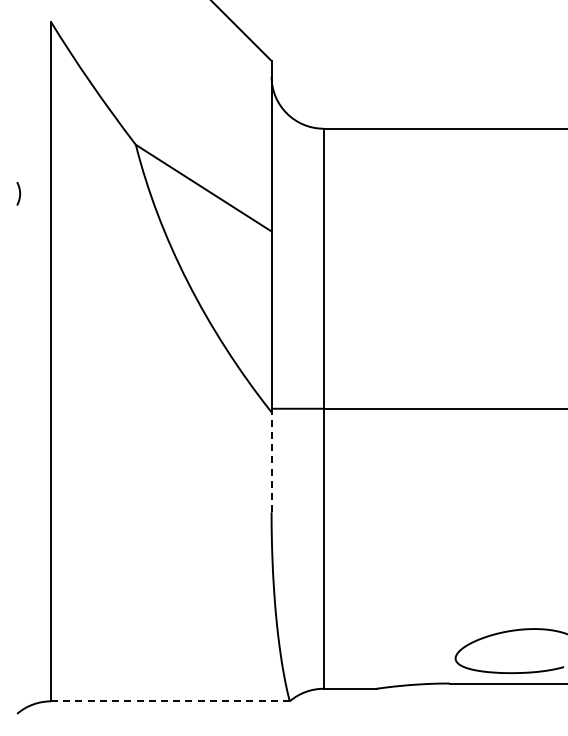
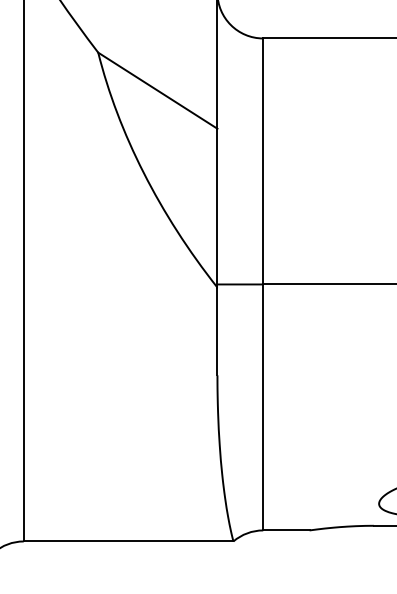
line: (271, 462) -> (217, 331), dashed -> solid
line: (170, 701) -> (128, 541), dashed -> solid

